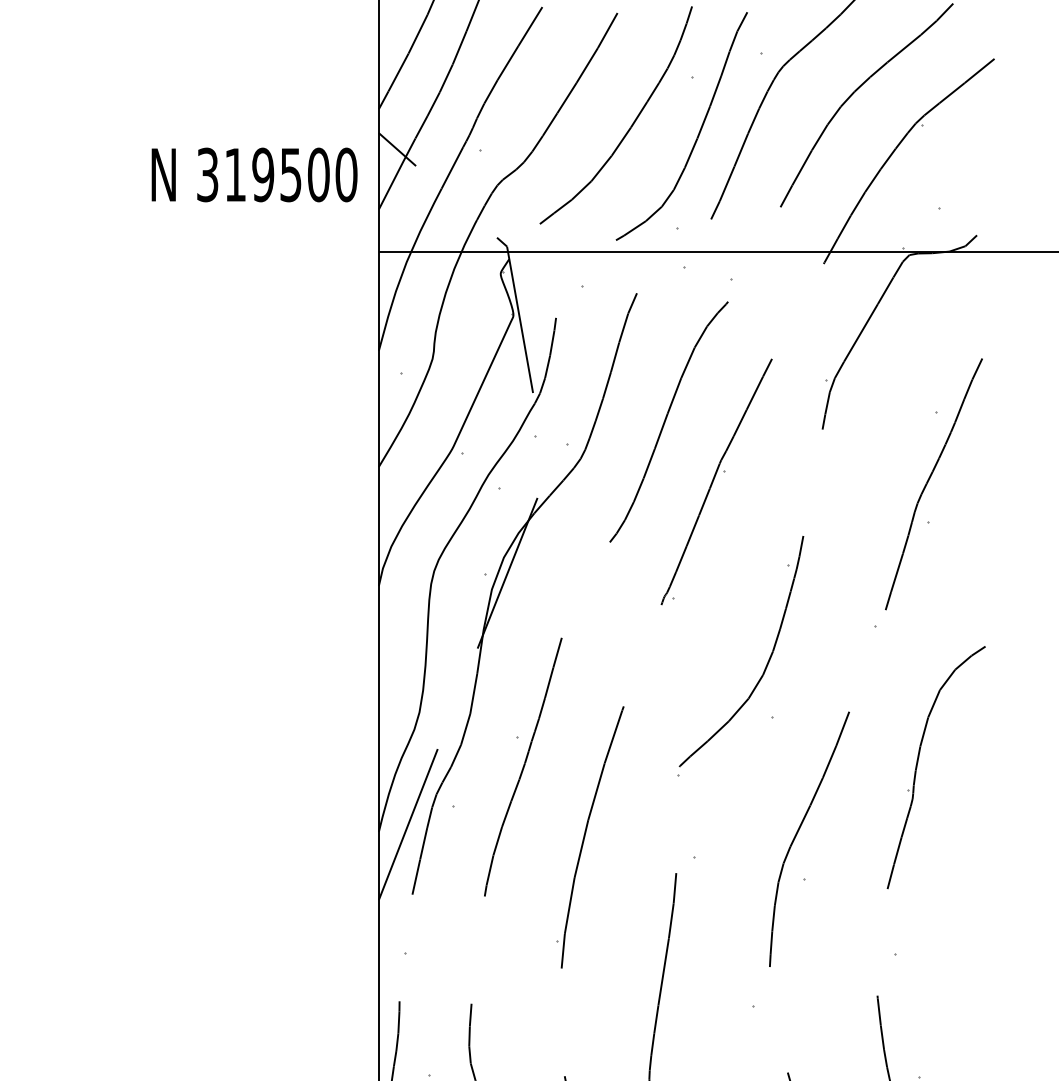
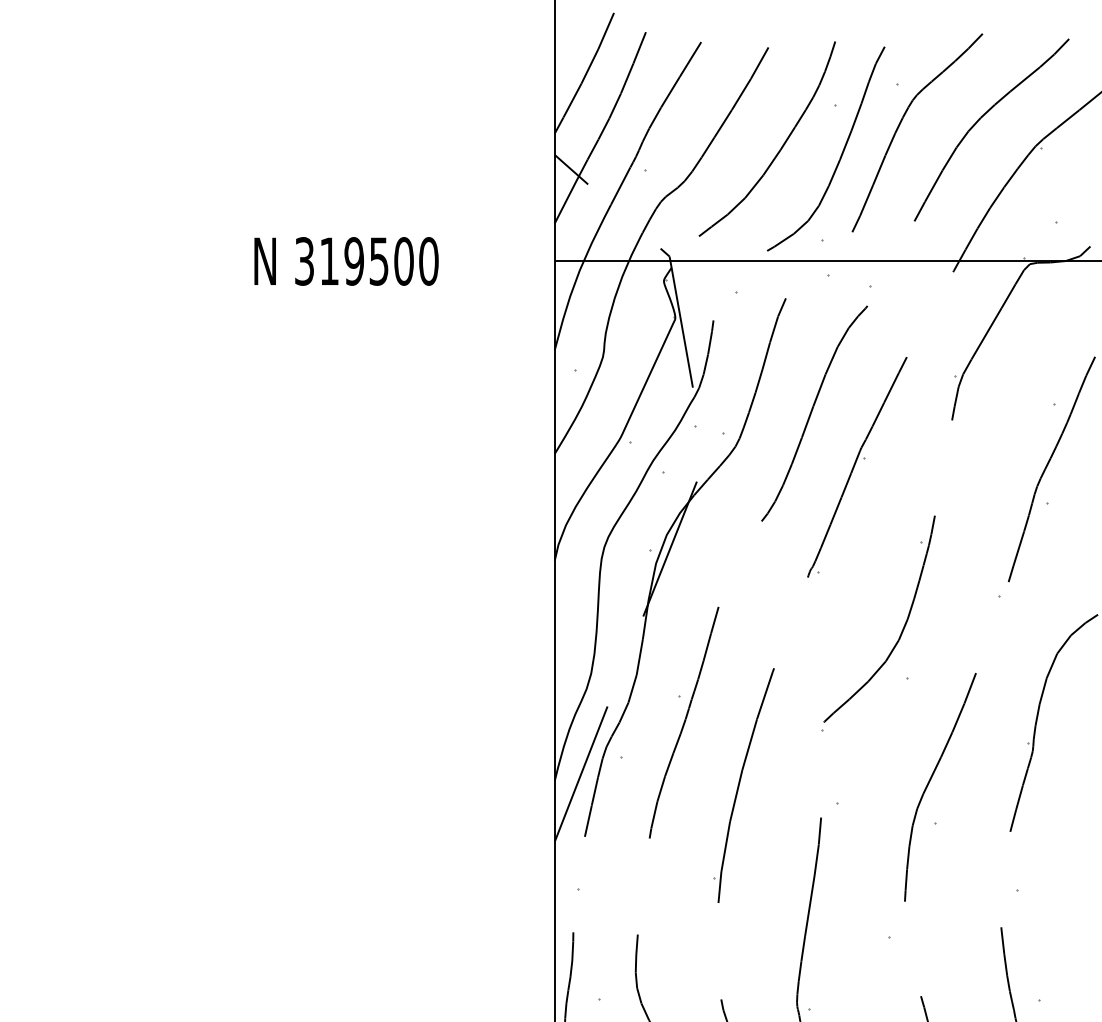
text: (254, 175) -> (346, 261), moved

